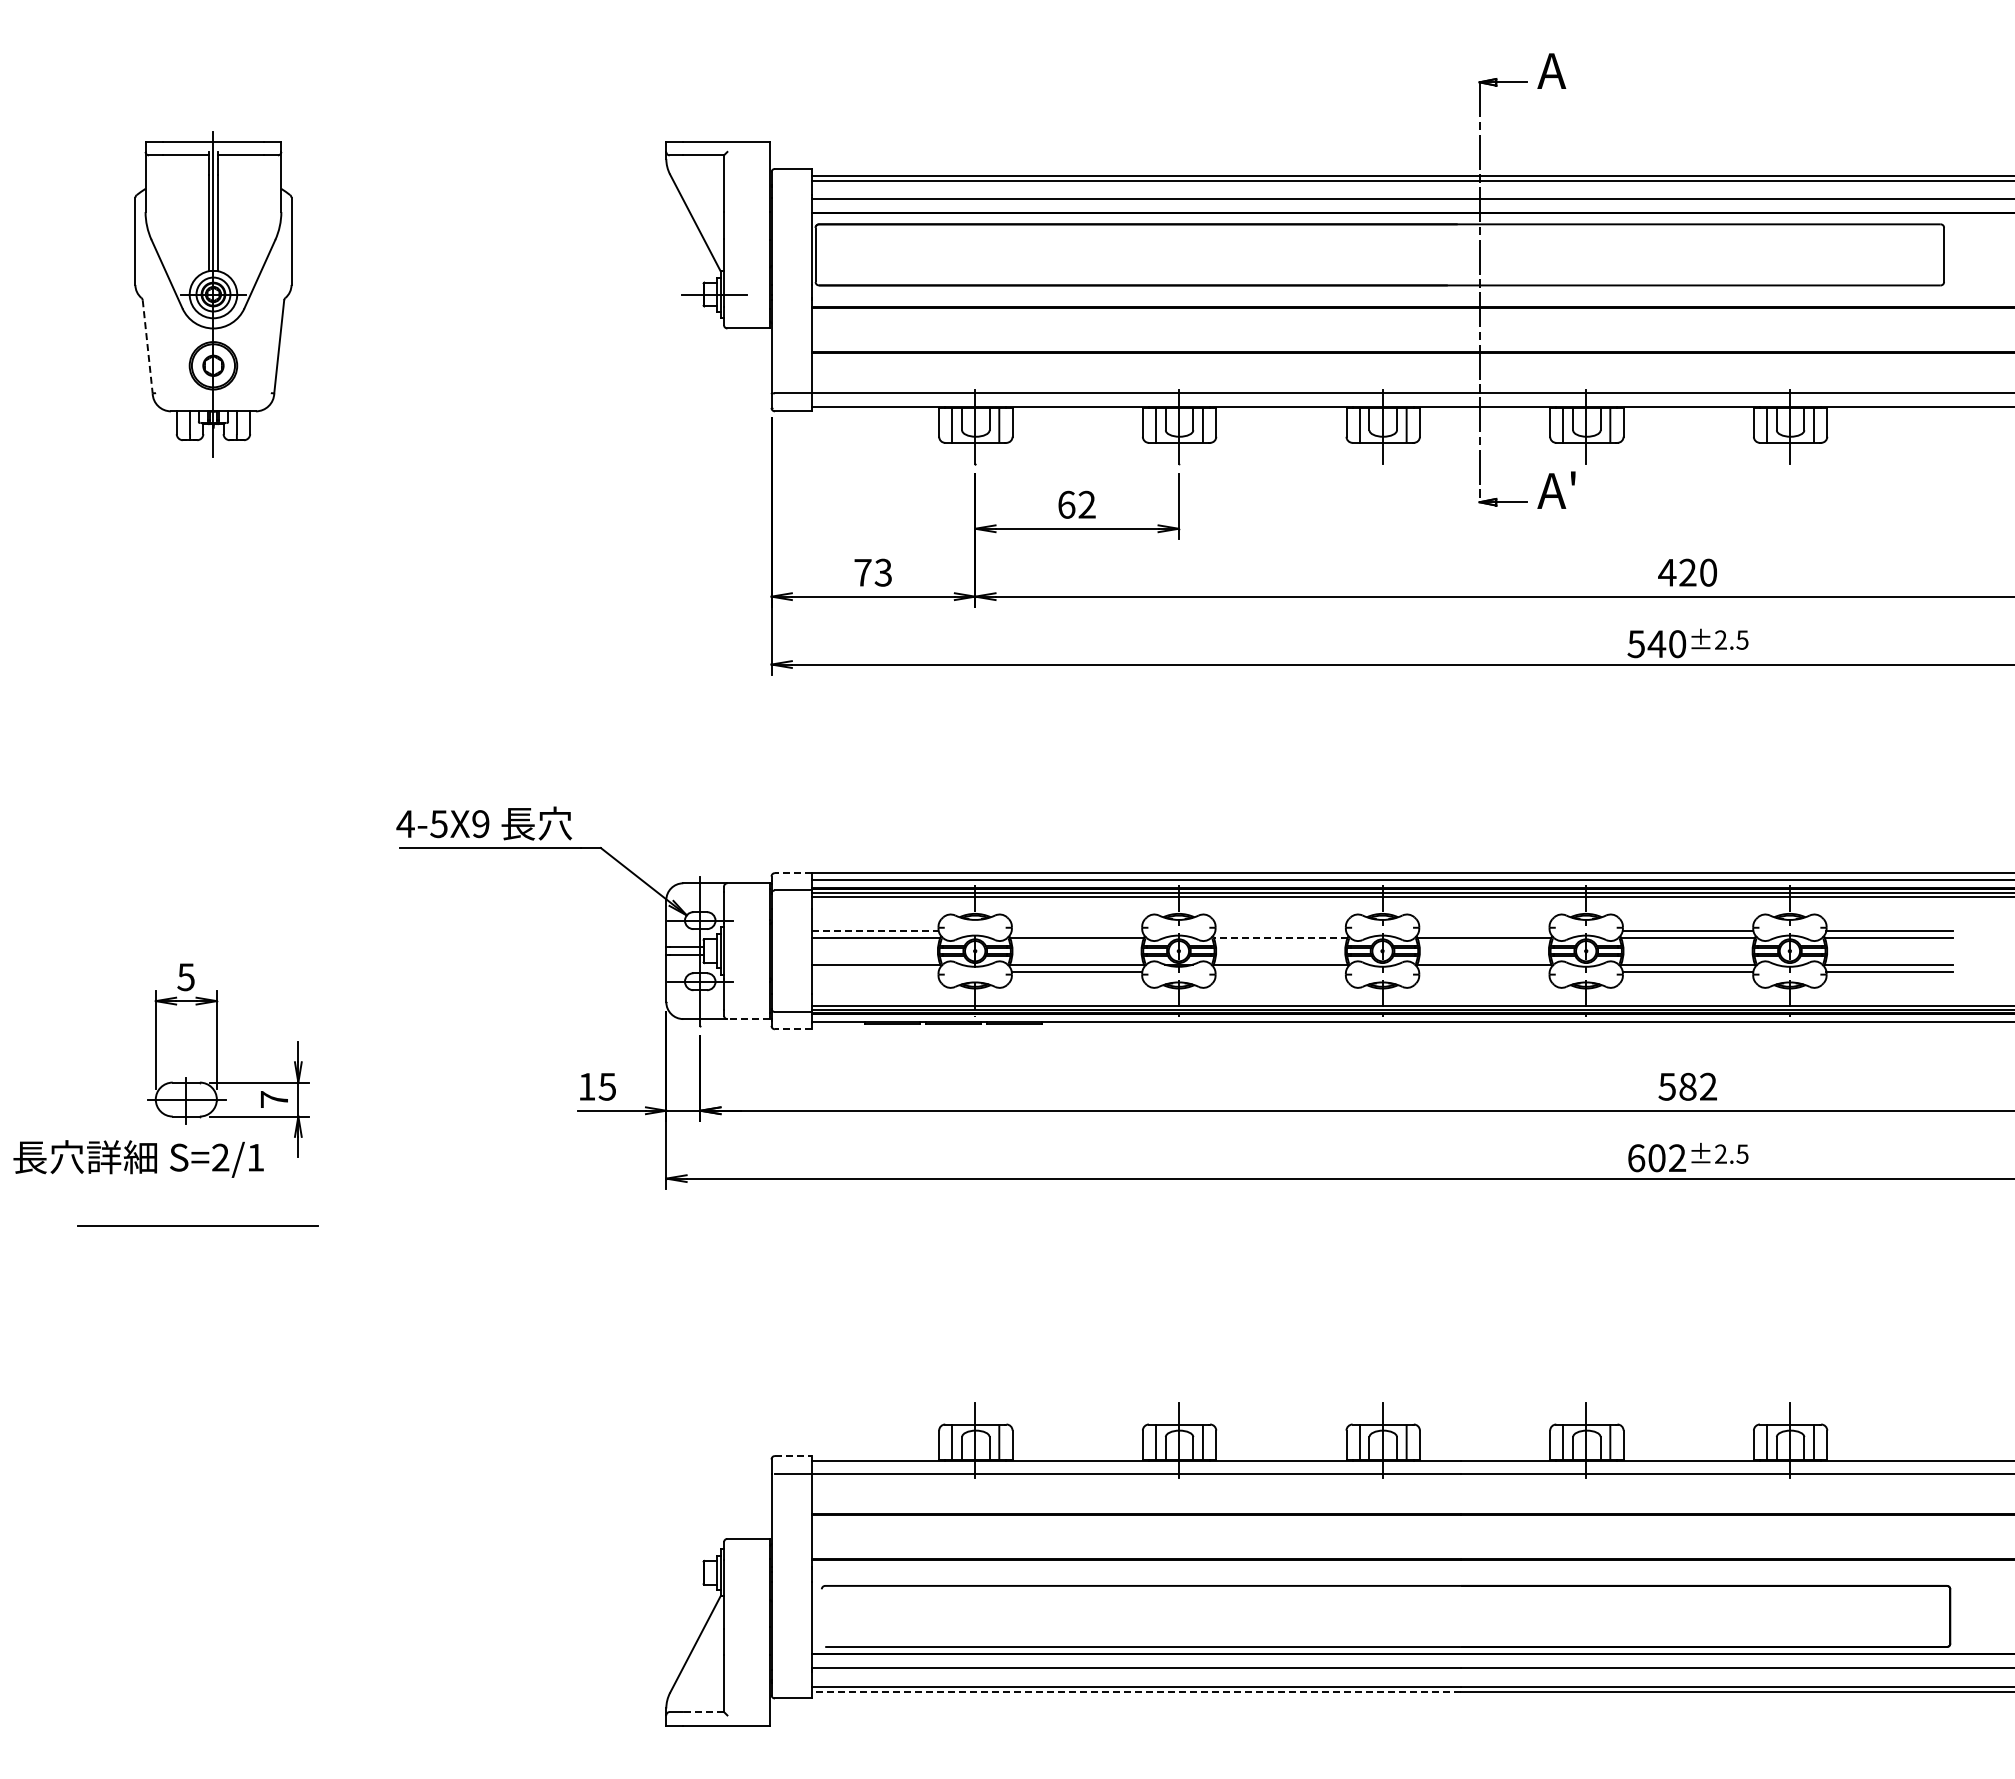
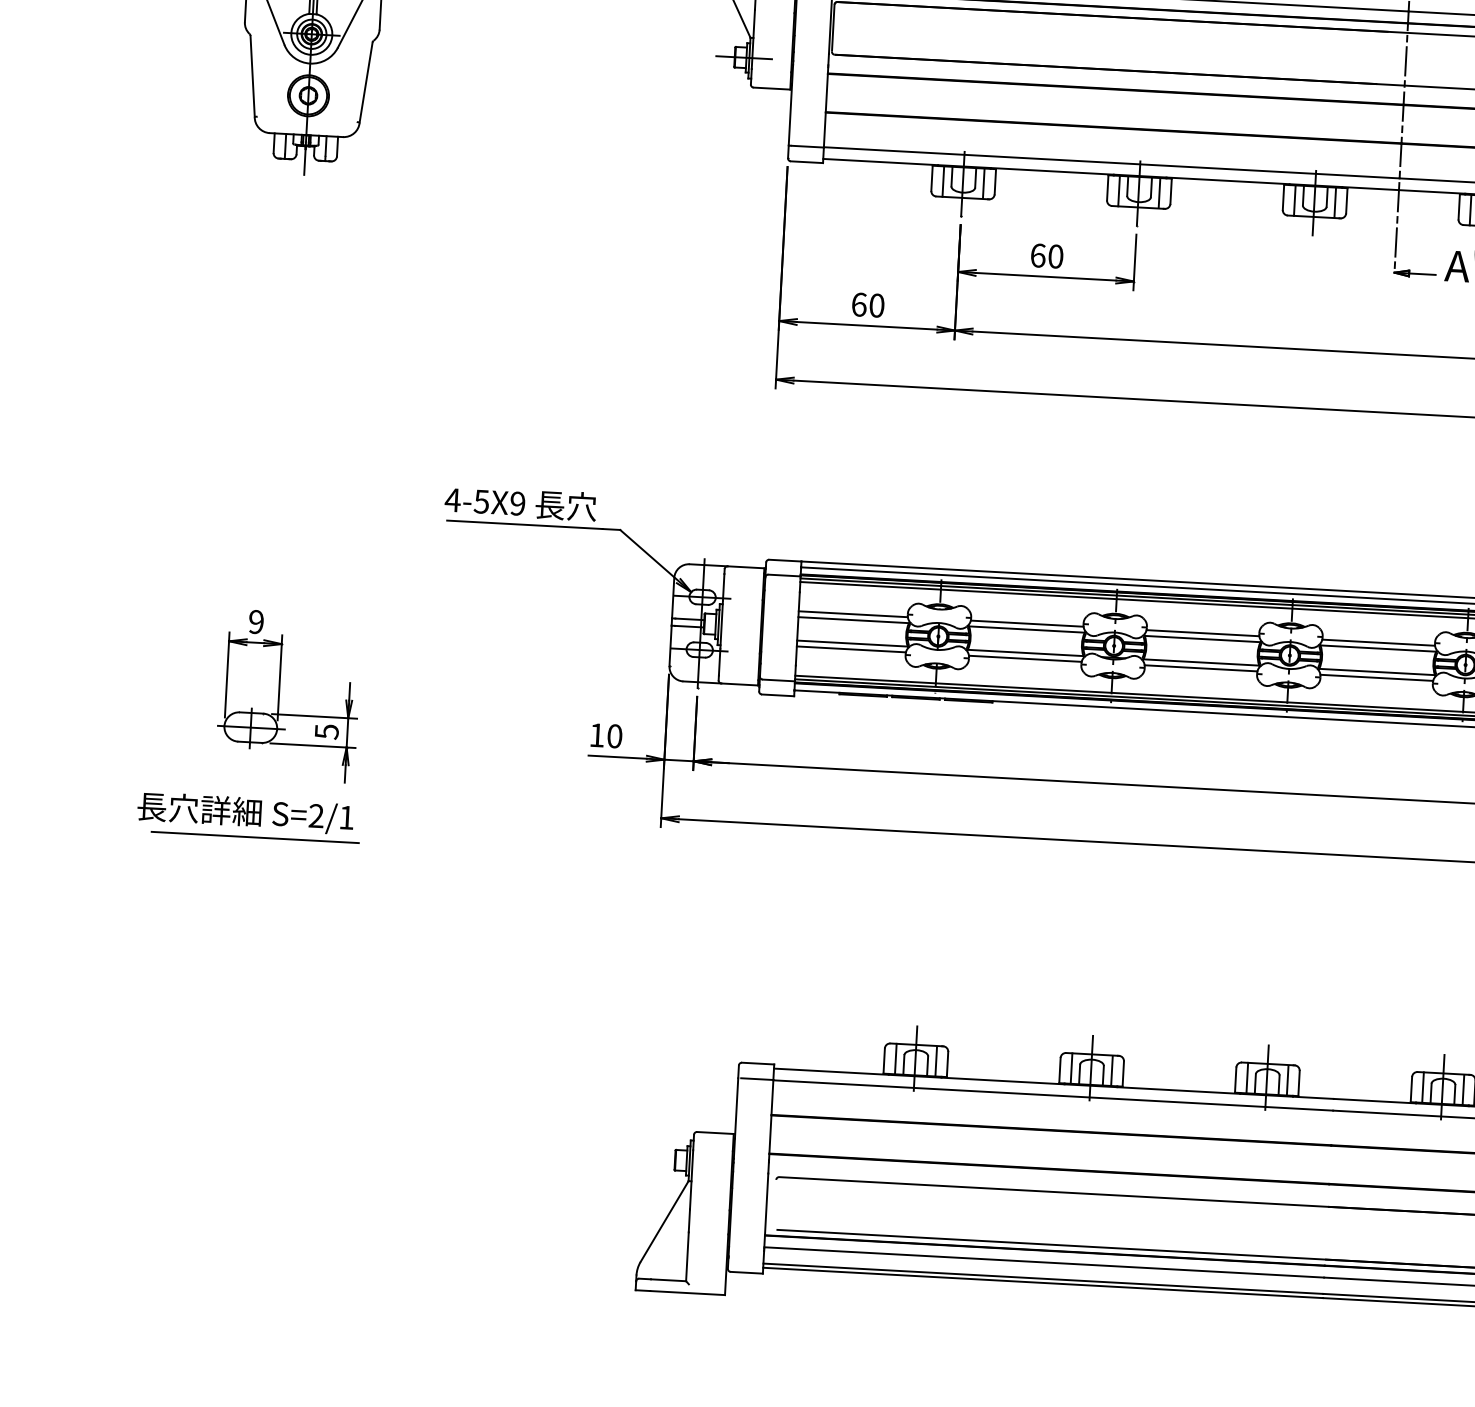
line: (147, 346) -> (252, 76), dashed -> solid
text: (1086, 504) -> (1055, 256), 62 -> 60
text: (873, 572) -> (868, 304), 73 -> 60
line: (793, 873) -> (785, 560), dashed -> solid
line: (875, 930) -> (853, 613), dashed -> solid
line: (1076, 930) -> (1026, 623), added
line: (1280, 930) -> (1202, 632), added
line: (1484, 930) -> (1378, 642), added
line: (1280, 937) -> (1202, 638), dashed -> solid
line: (875, 971) -> (851, 649), added
line: (1280, 971) -> (1200, 668), added
line: (1484, 971) -> (1376, 677), added
text: (185, 977) -> (255, 622), 5 -> 9
line: (748, 1019) -> (739, 684), dashed -> solid
line: (793, 1029) -> (777, 695), dashed -> solid
text: (607, 1086) -> (614, 736), 15 -> 10
text: (274, 1099) -> (326, 731), 7 -> 5
text: (138, 1158) -> (245, 812), moved
line: (793, 1456) -> (758, 1063), dashed -> solid
line: (1136, 1691) -> (1042, 1282), dashed -> solid
line: (703, 1712) -> (668, 1280), dashed -> solid

